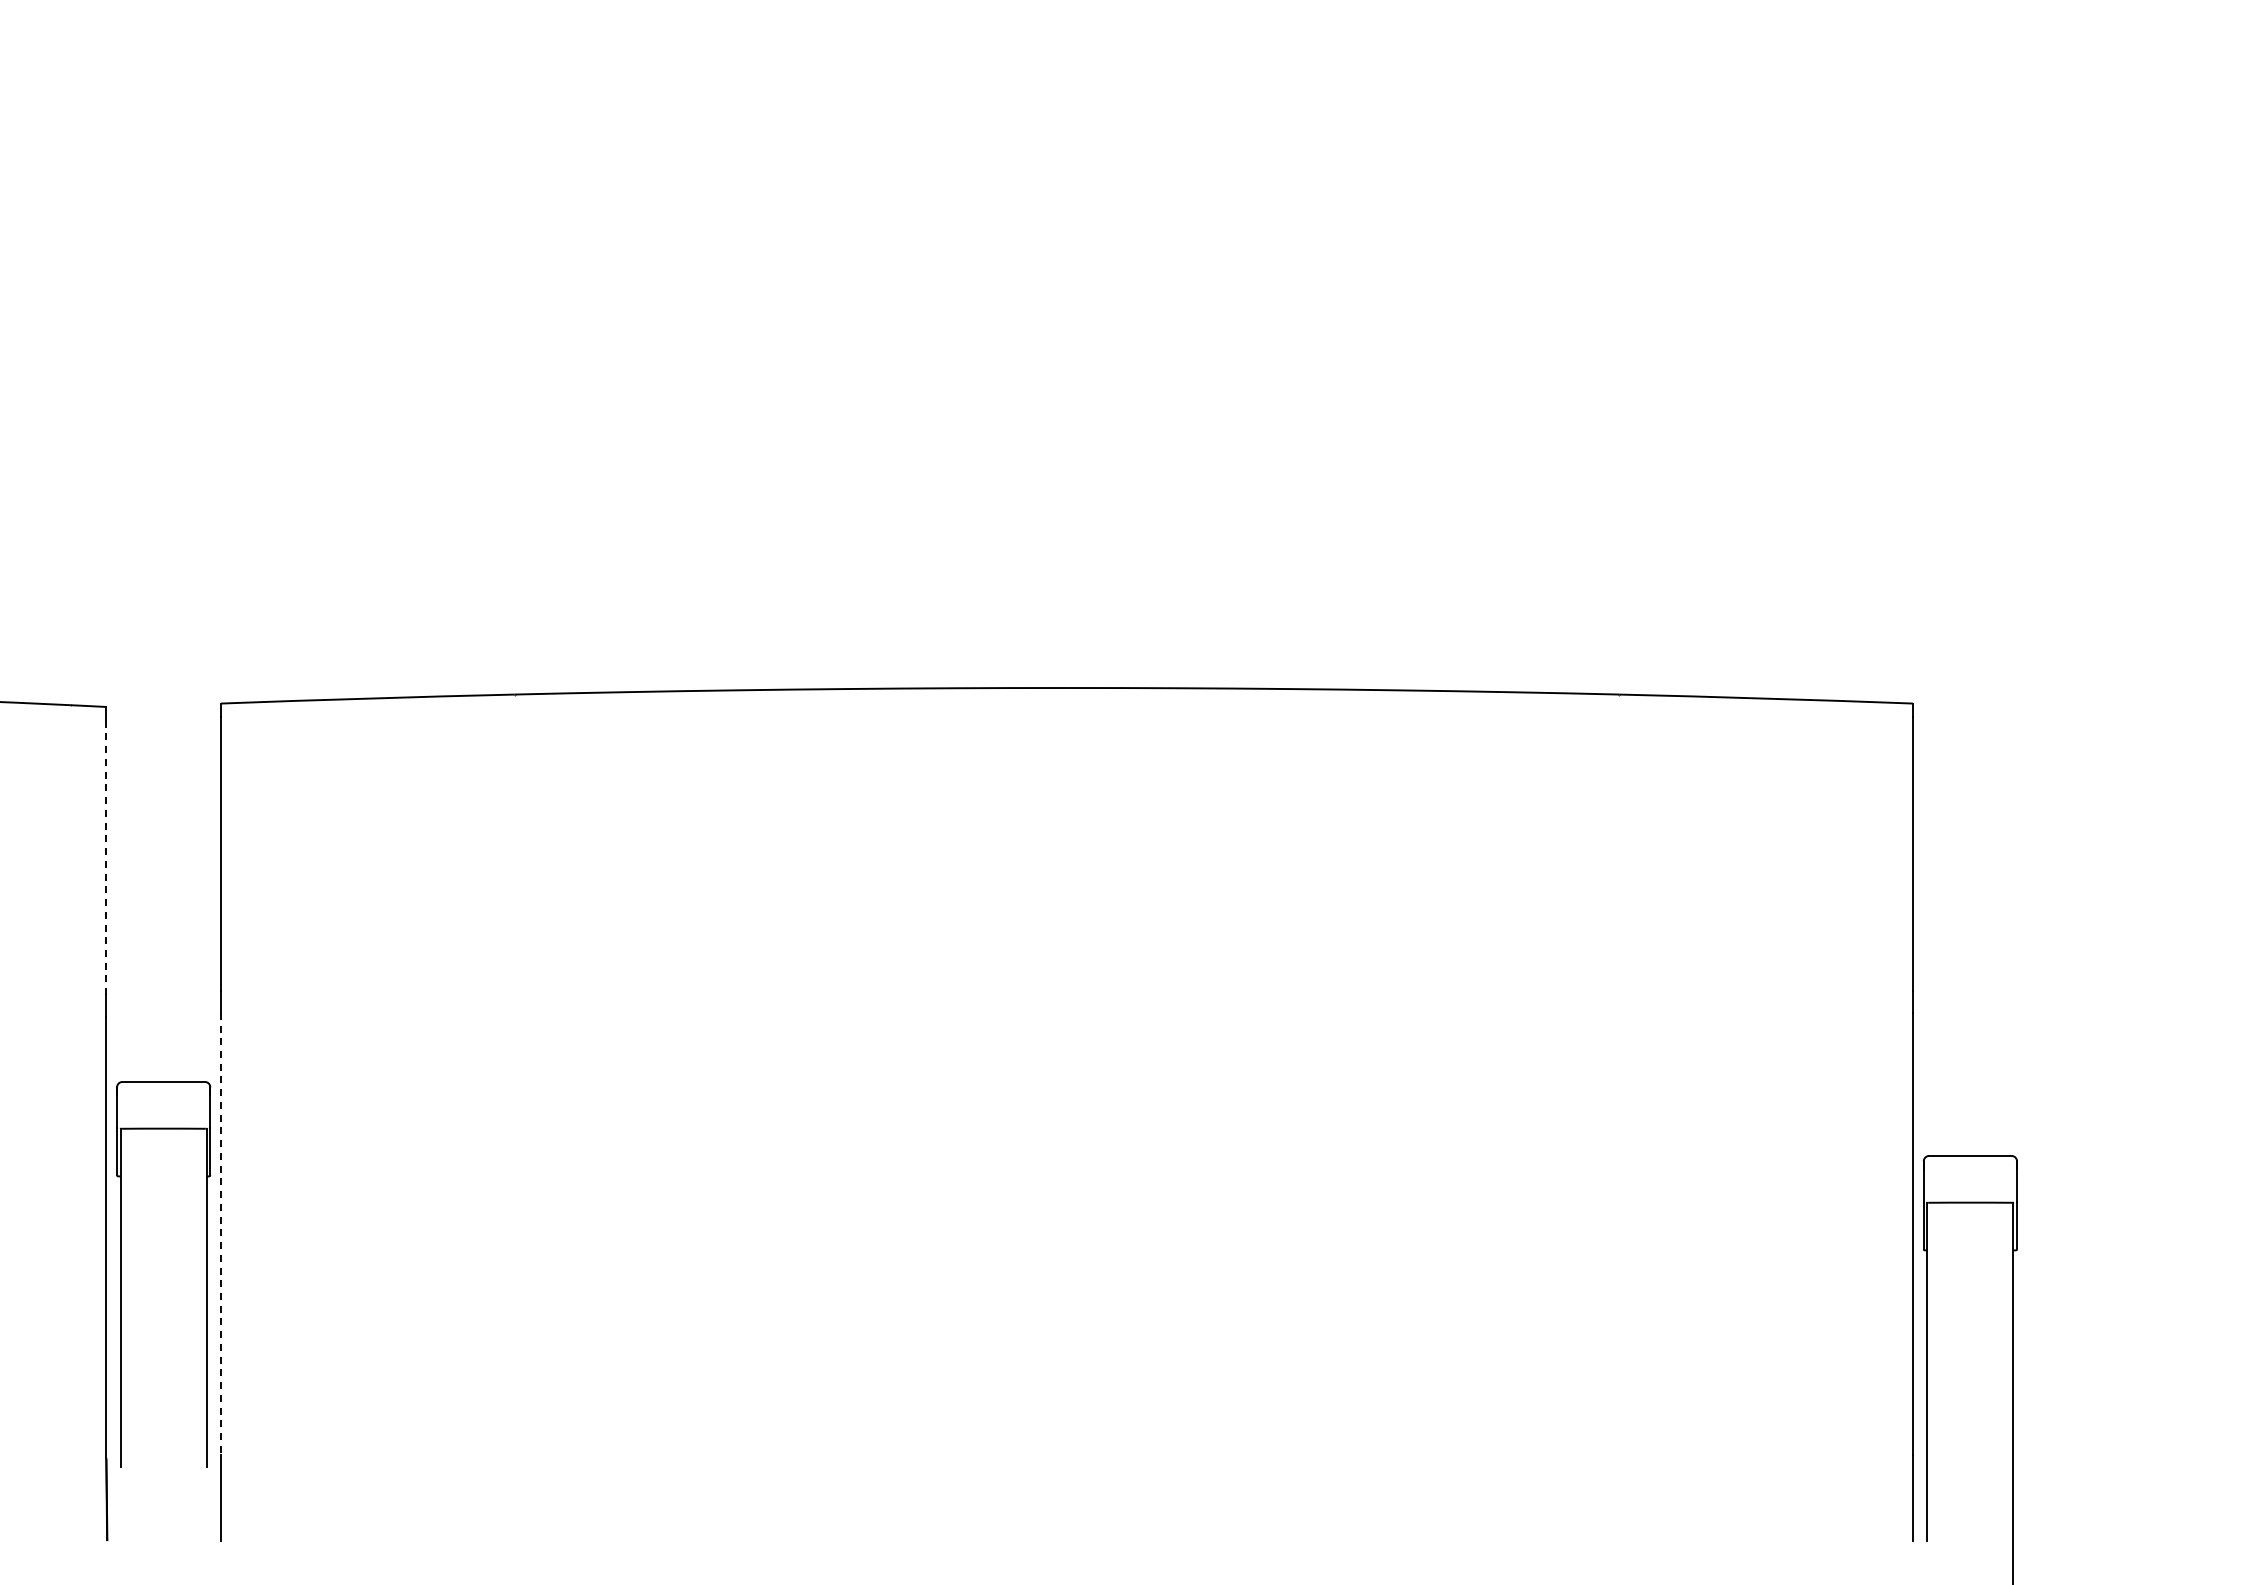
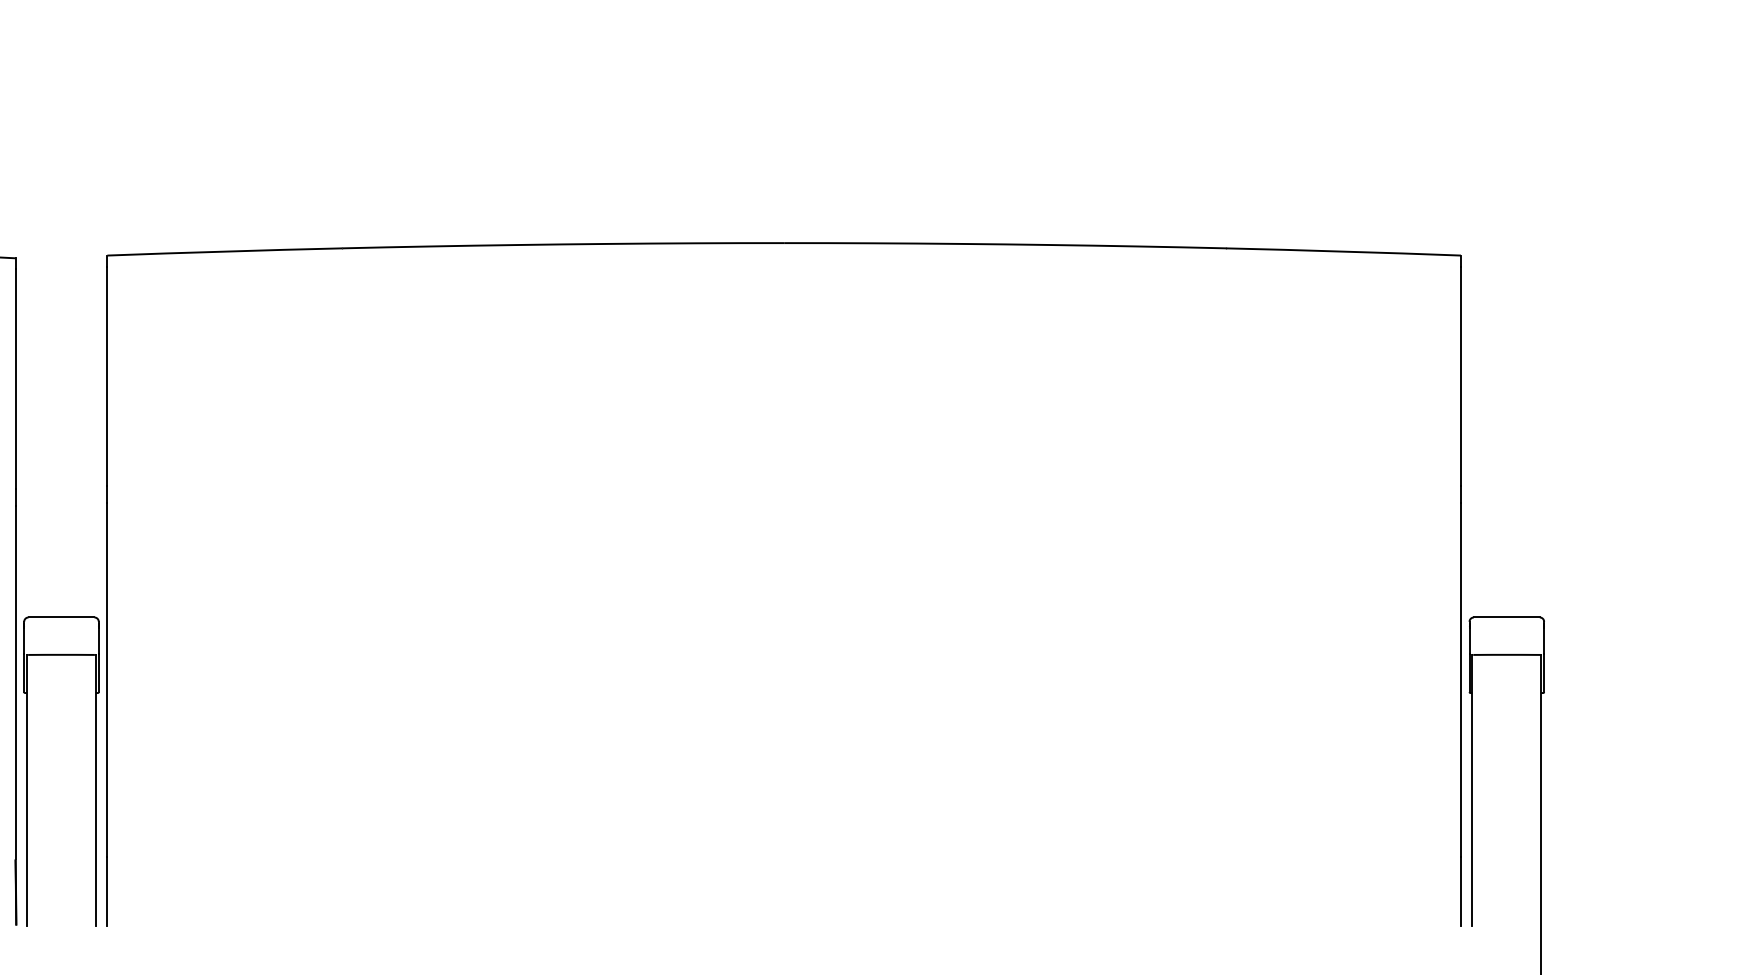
line: (106, 857) -> (15, 378), dashed -> solid
line: (221, 1234) -> (107, 680), dashed -> solid
part: (121, 1274) -> (27, 771), moved

